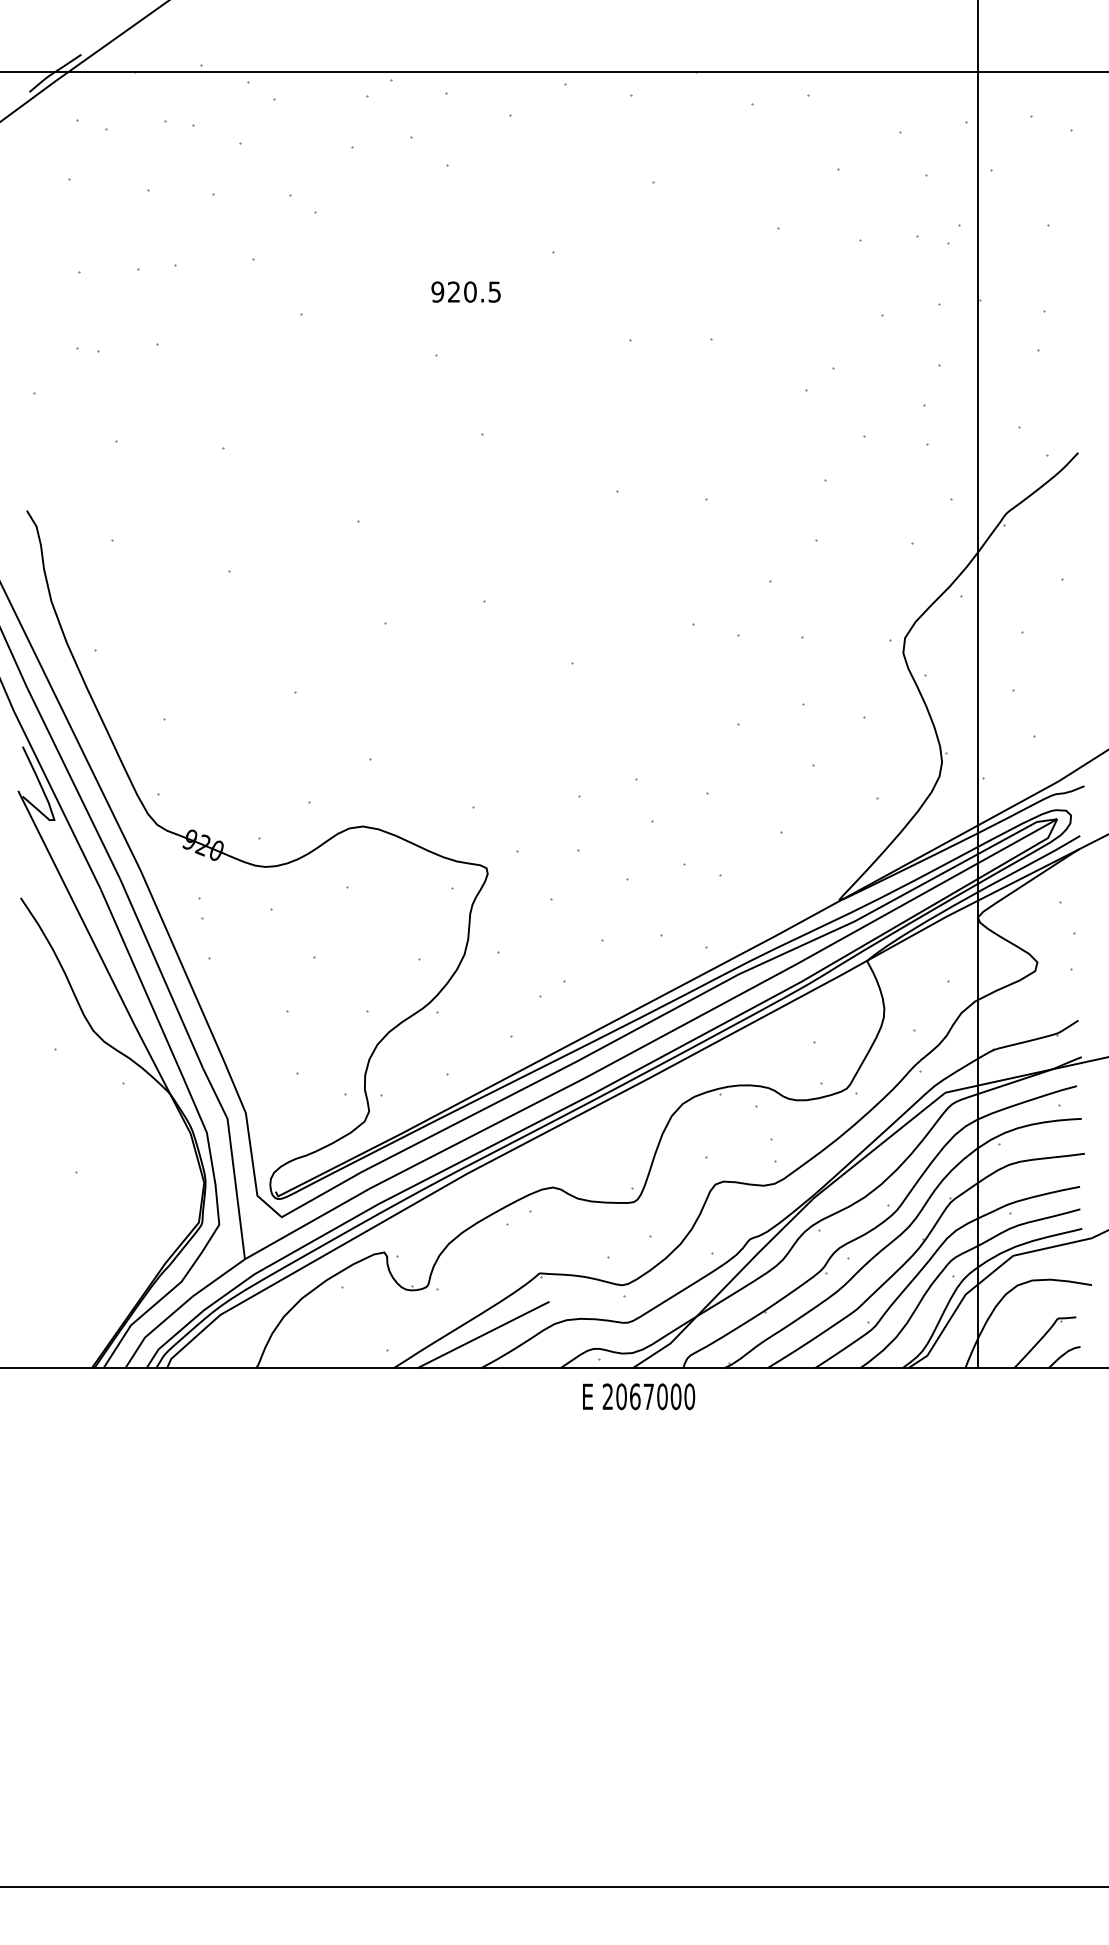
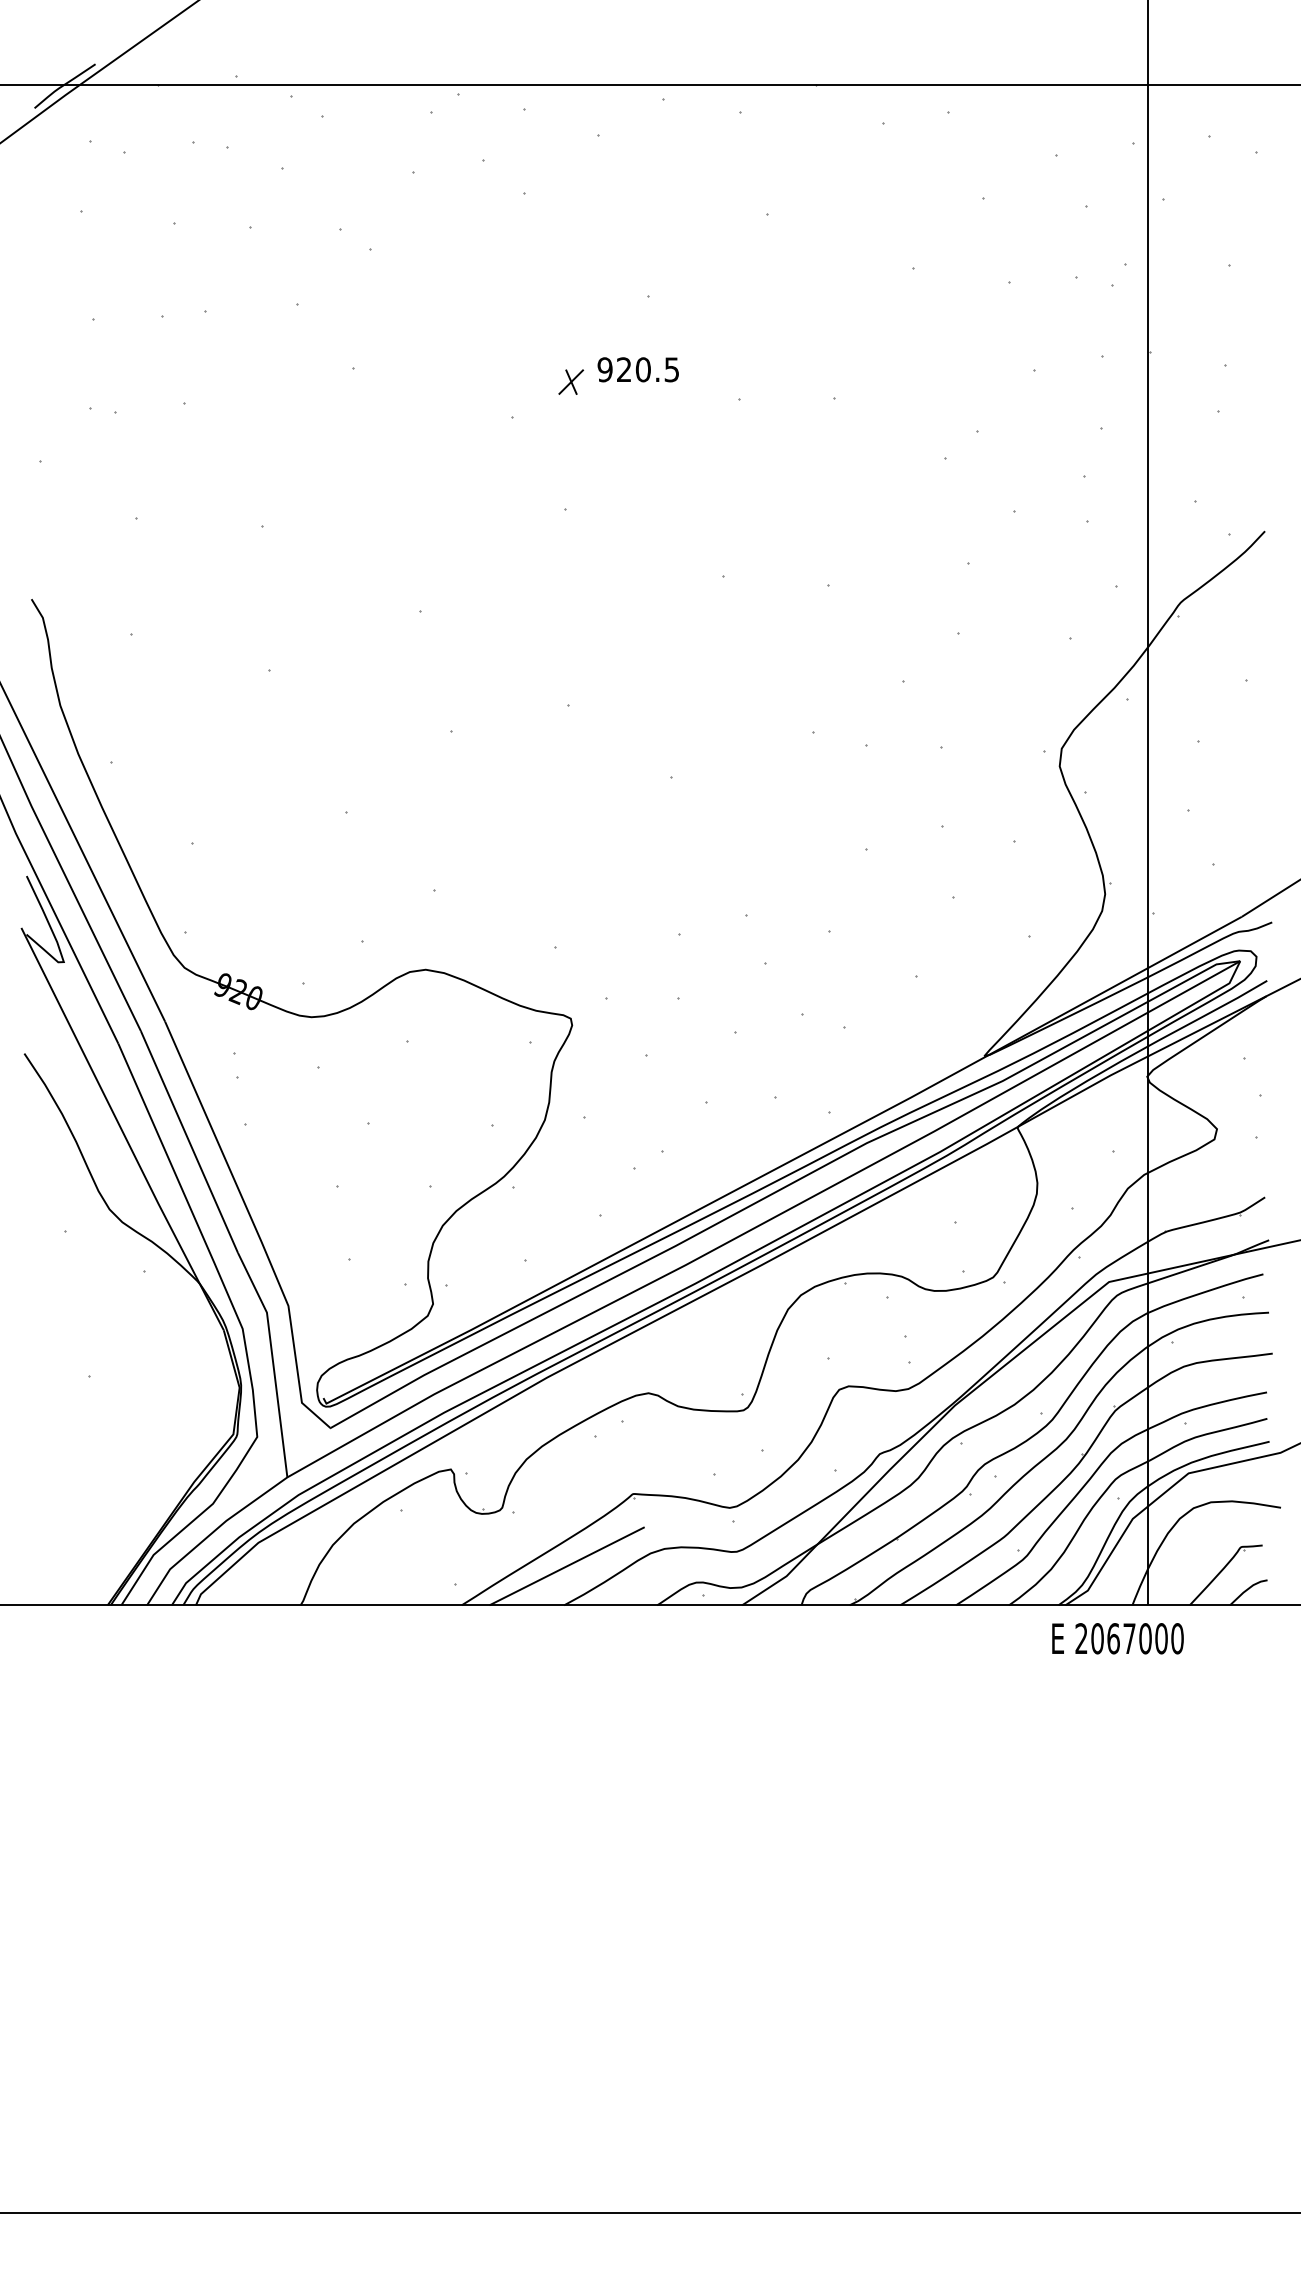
text: (465, 291) -> (637, 369), moved
part: (486, 325) -> (570, 382), added
text: (639, 1396) -> (1118, 1638), moved

